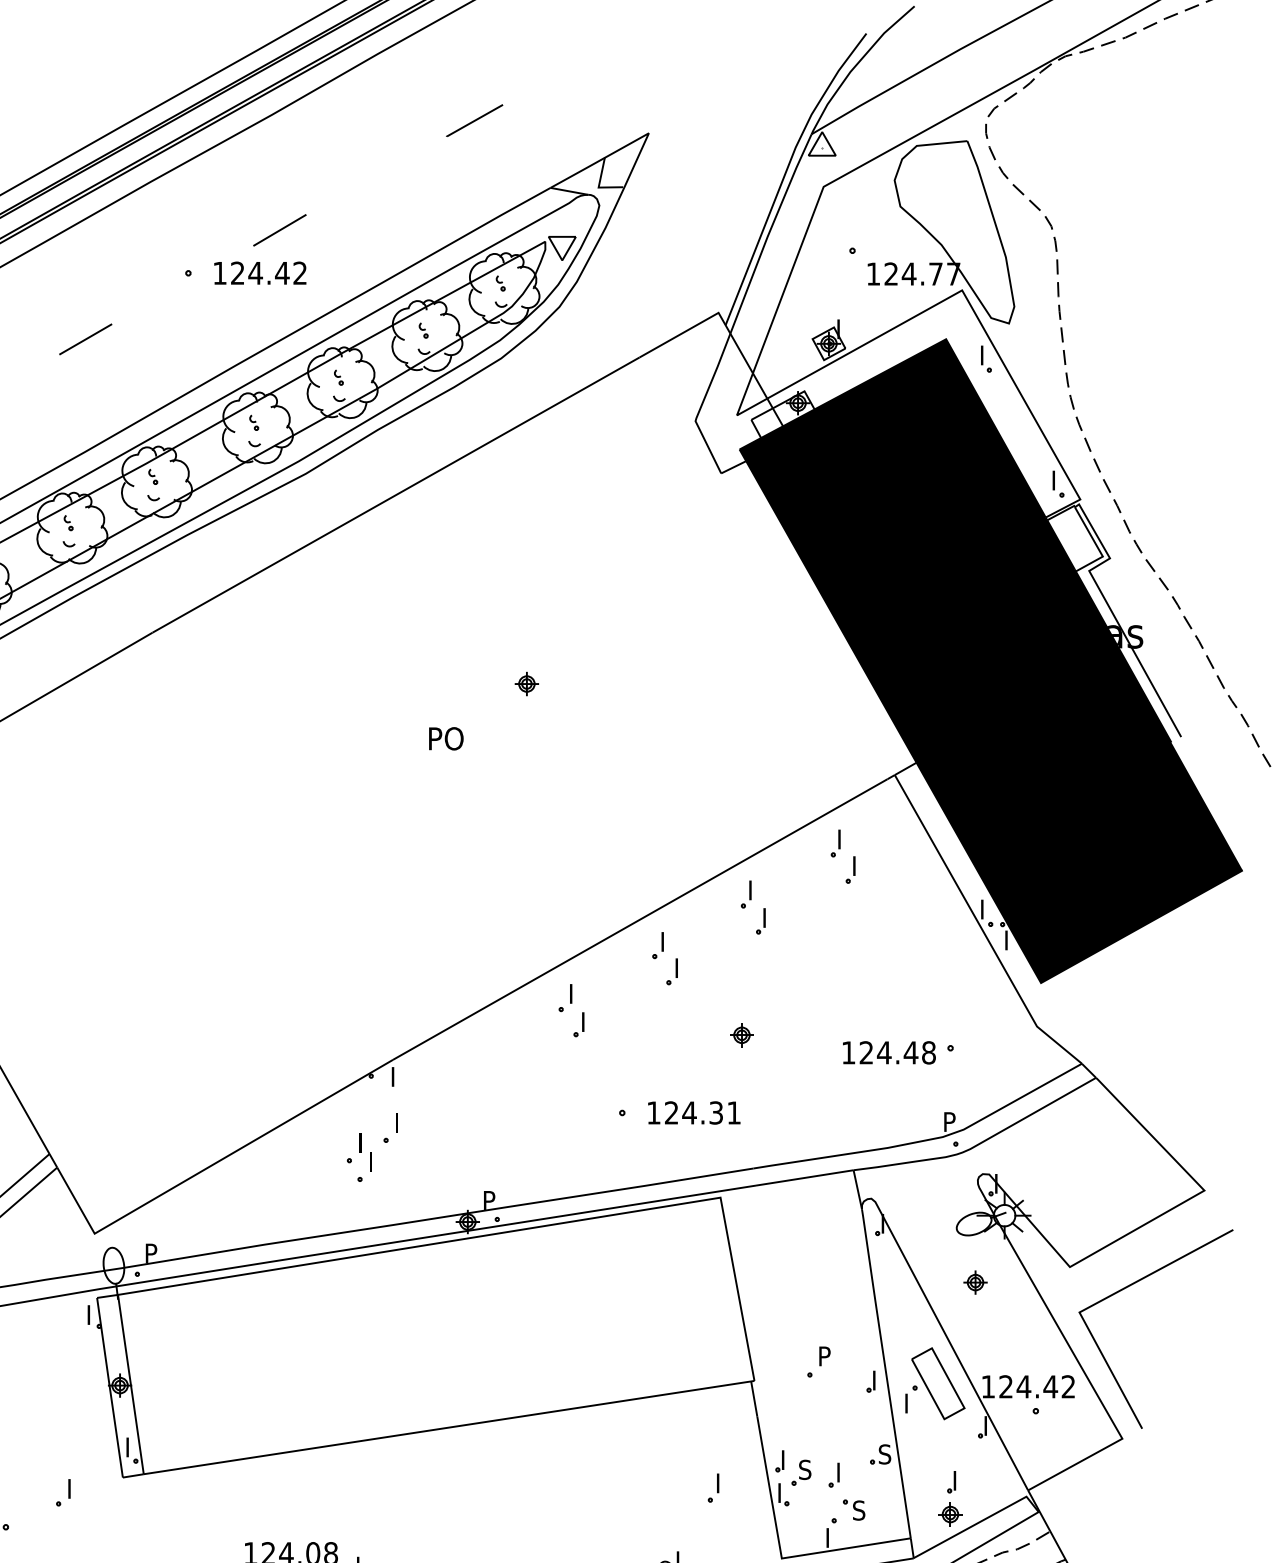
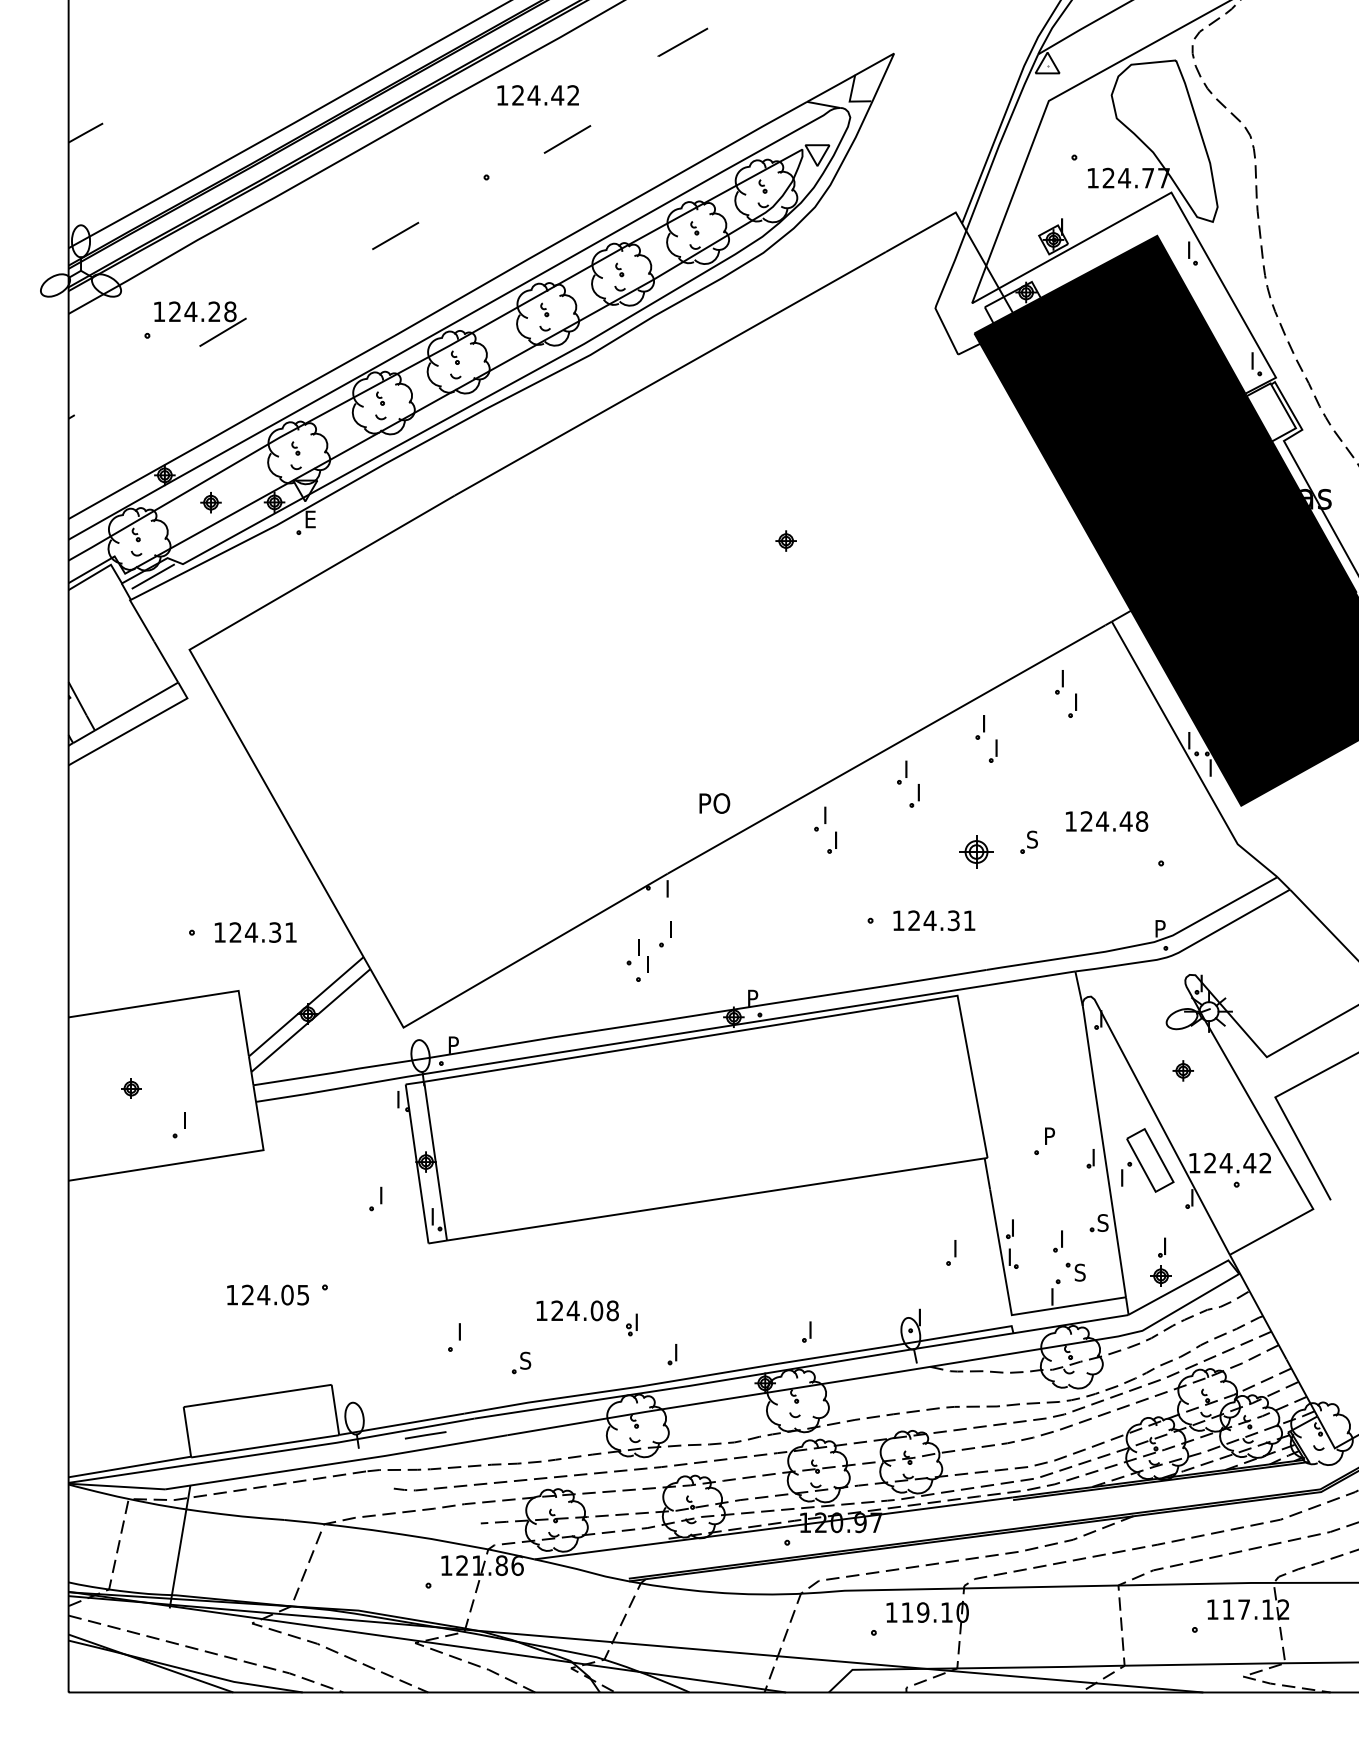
line: (474, 119) -> (682, 41), moved
text: (259, 273) -> (537, 95), moved
text: (445, 738) -> (714, 803), moved
part: (741, 1034) -> (976, 851), size x1.6
text: (889, 1052) -> (1107, 821), moved
part: (800, 1471) -> (1028, 841), moved
part: (62, 1492) -> (375, 1198), moved

